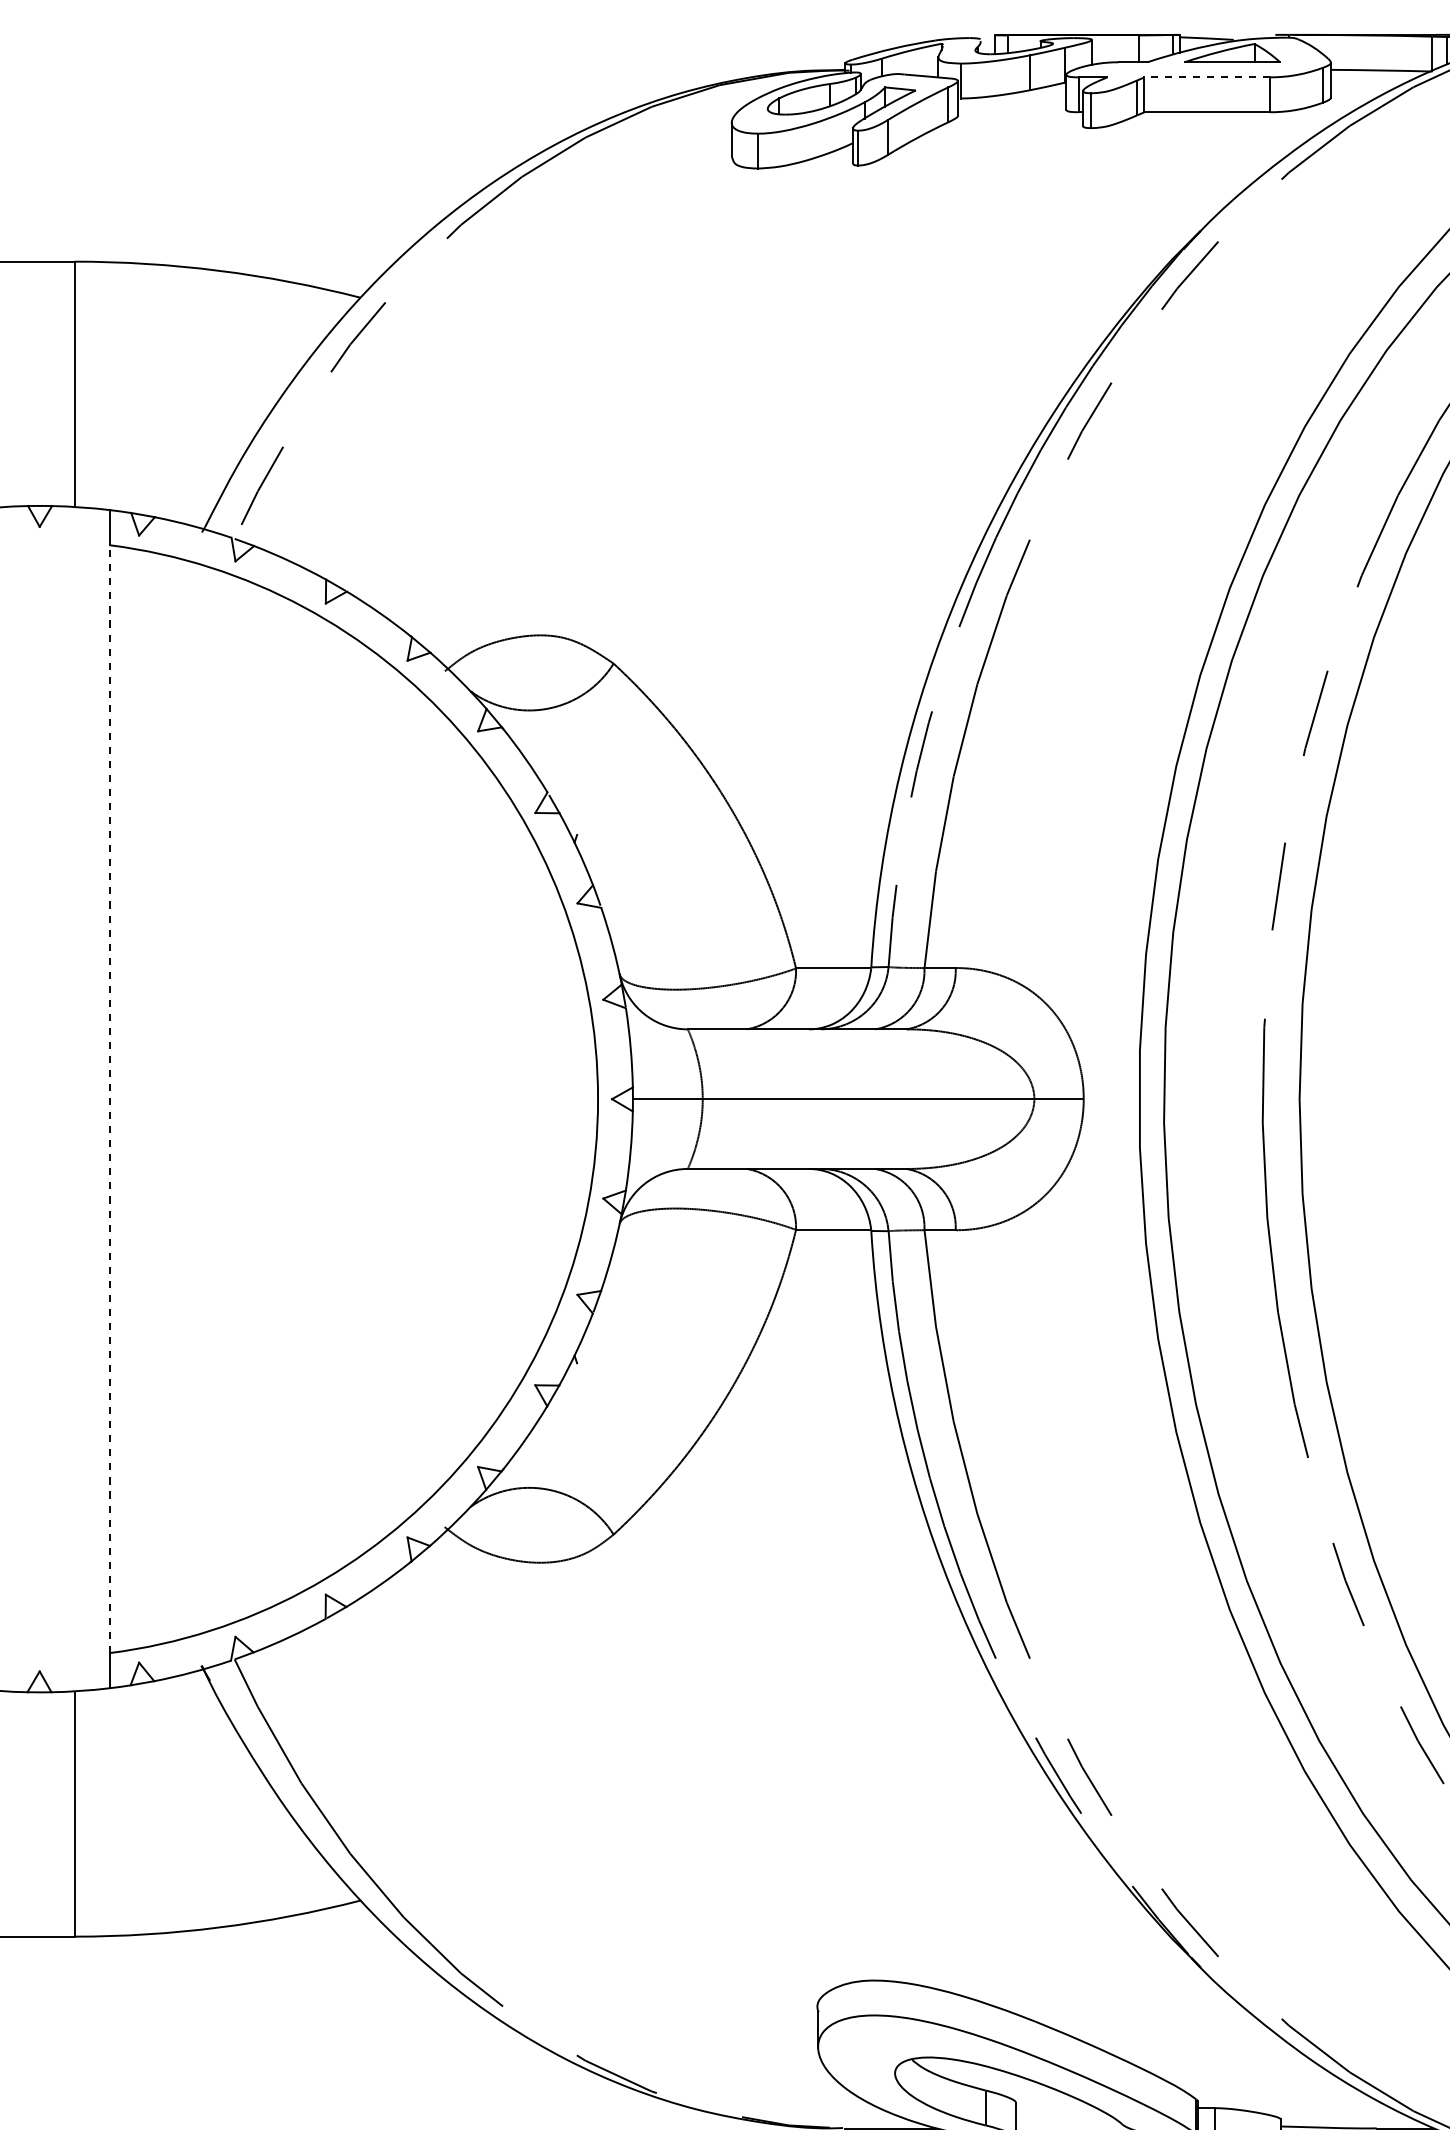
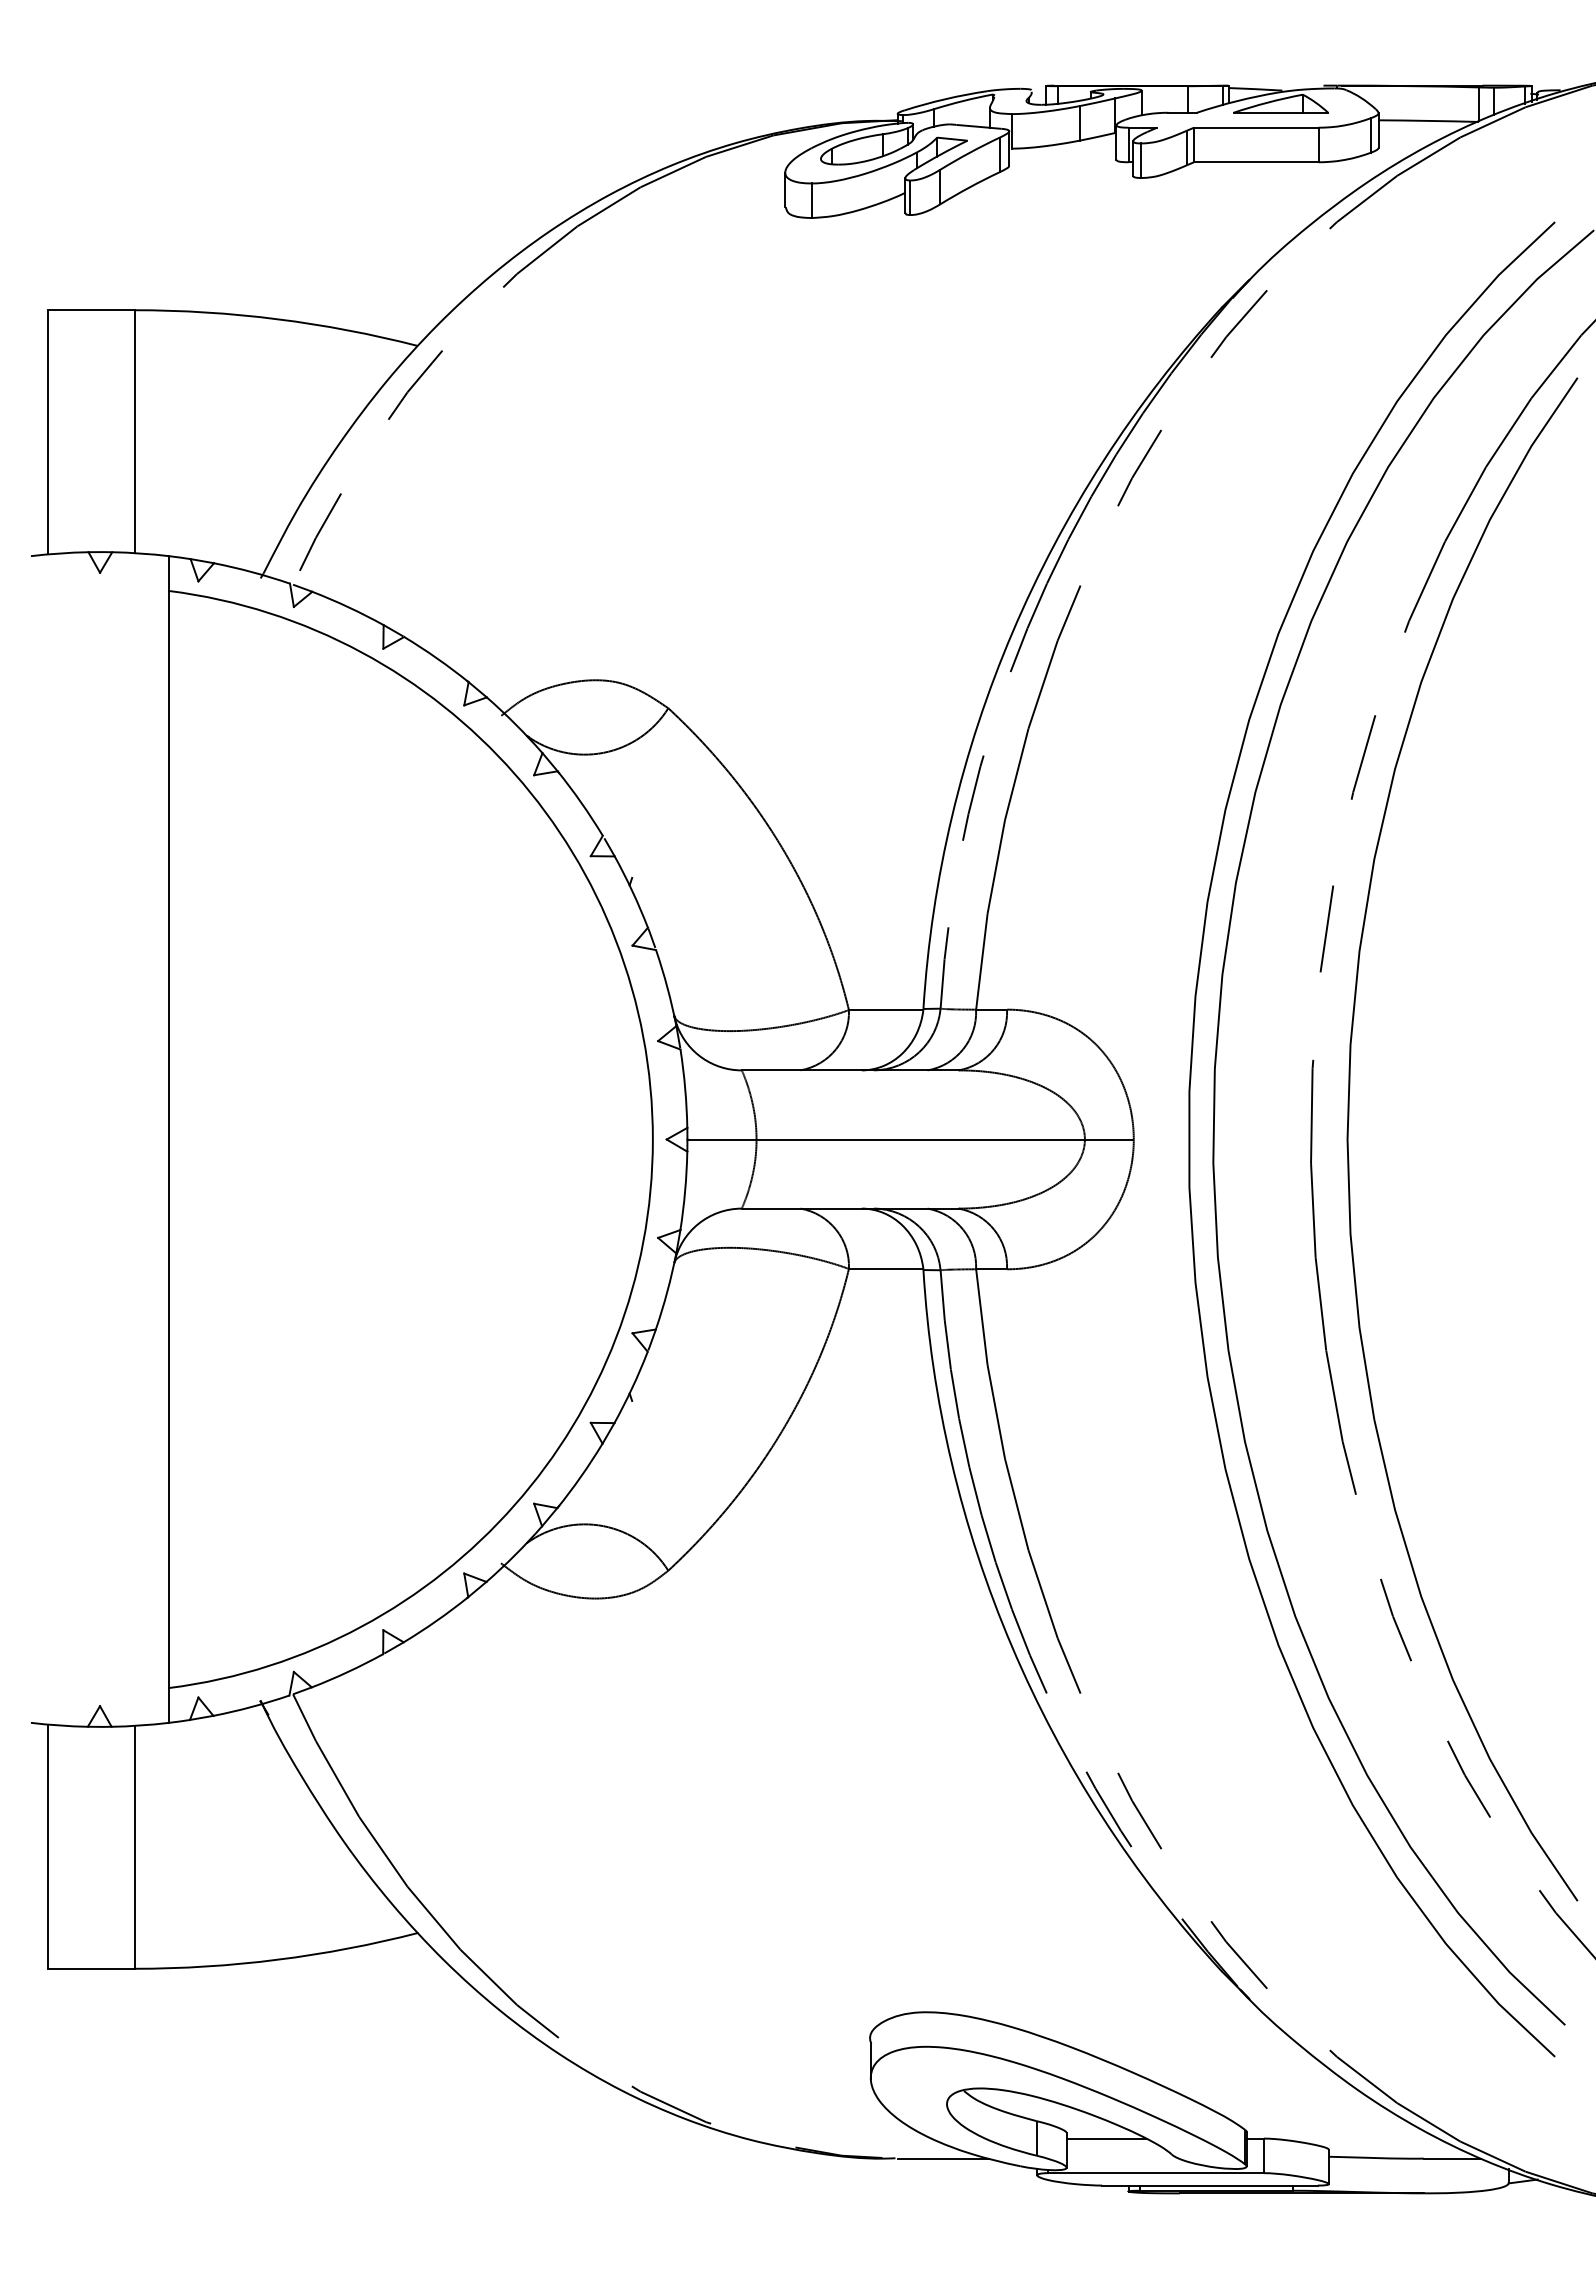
line: (1206, 77) -> (1255, 127), dashed -> solid
line: (109, 1099) -> (169, 1139), dashed -> solid
line: (1056, 2108) -> (1106, 2138), added

